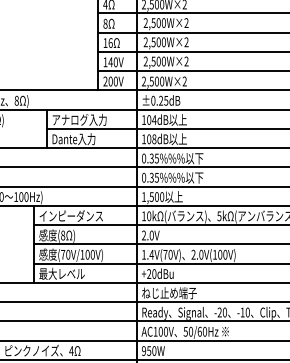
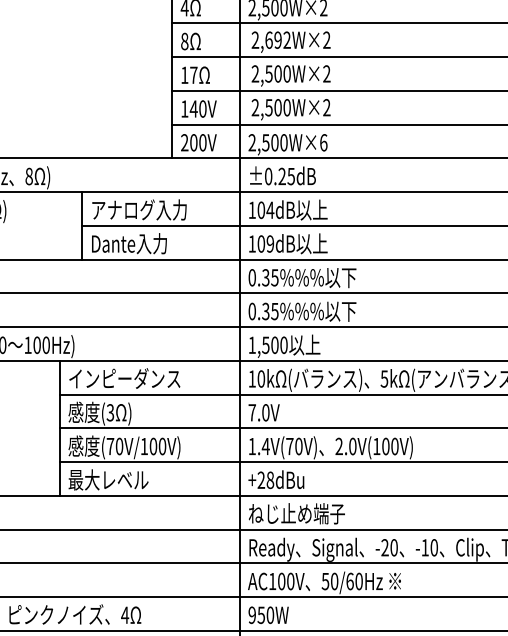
text: (158, 22) -> (277, 39), 2,500W×2 -> 2,692W×2
text: (110, 42) -> (193, 74), 16 -> 17
text: (184, 81) -> (323, 142), 2,500W×2 -> 2,500W×6
text: (154, 139) -> (270, 244), 108dB -> 109dB
text: (63, 234) -> (111, 410), (8 -> (3
text: (144, 235) -> (253, 412), 2.0V -> 7.0V
text: (154, 274) -> (270, 481), +20dBu -> +28dBu

